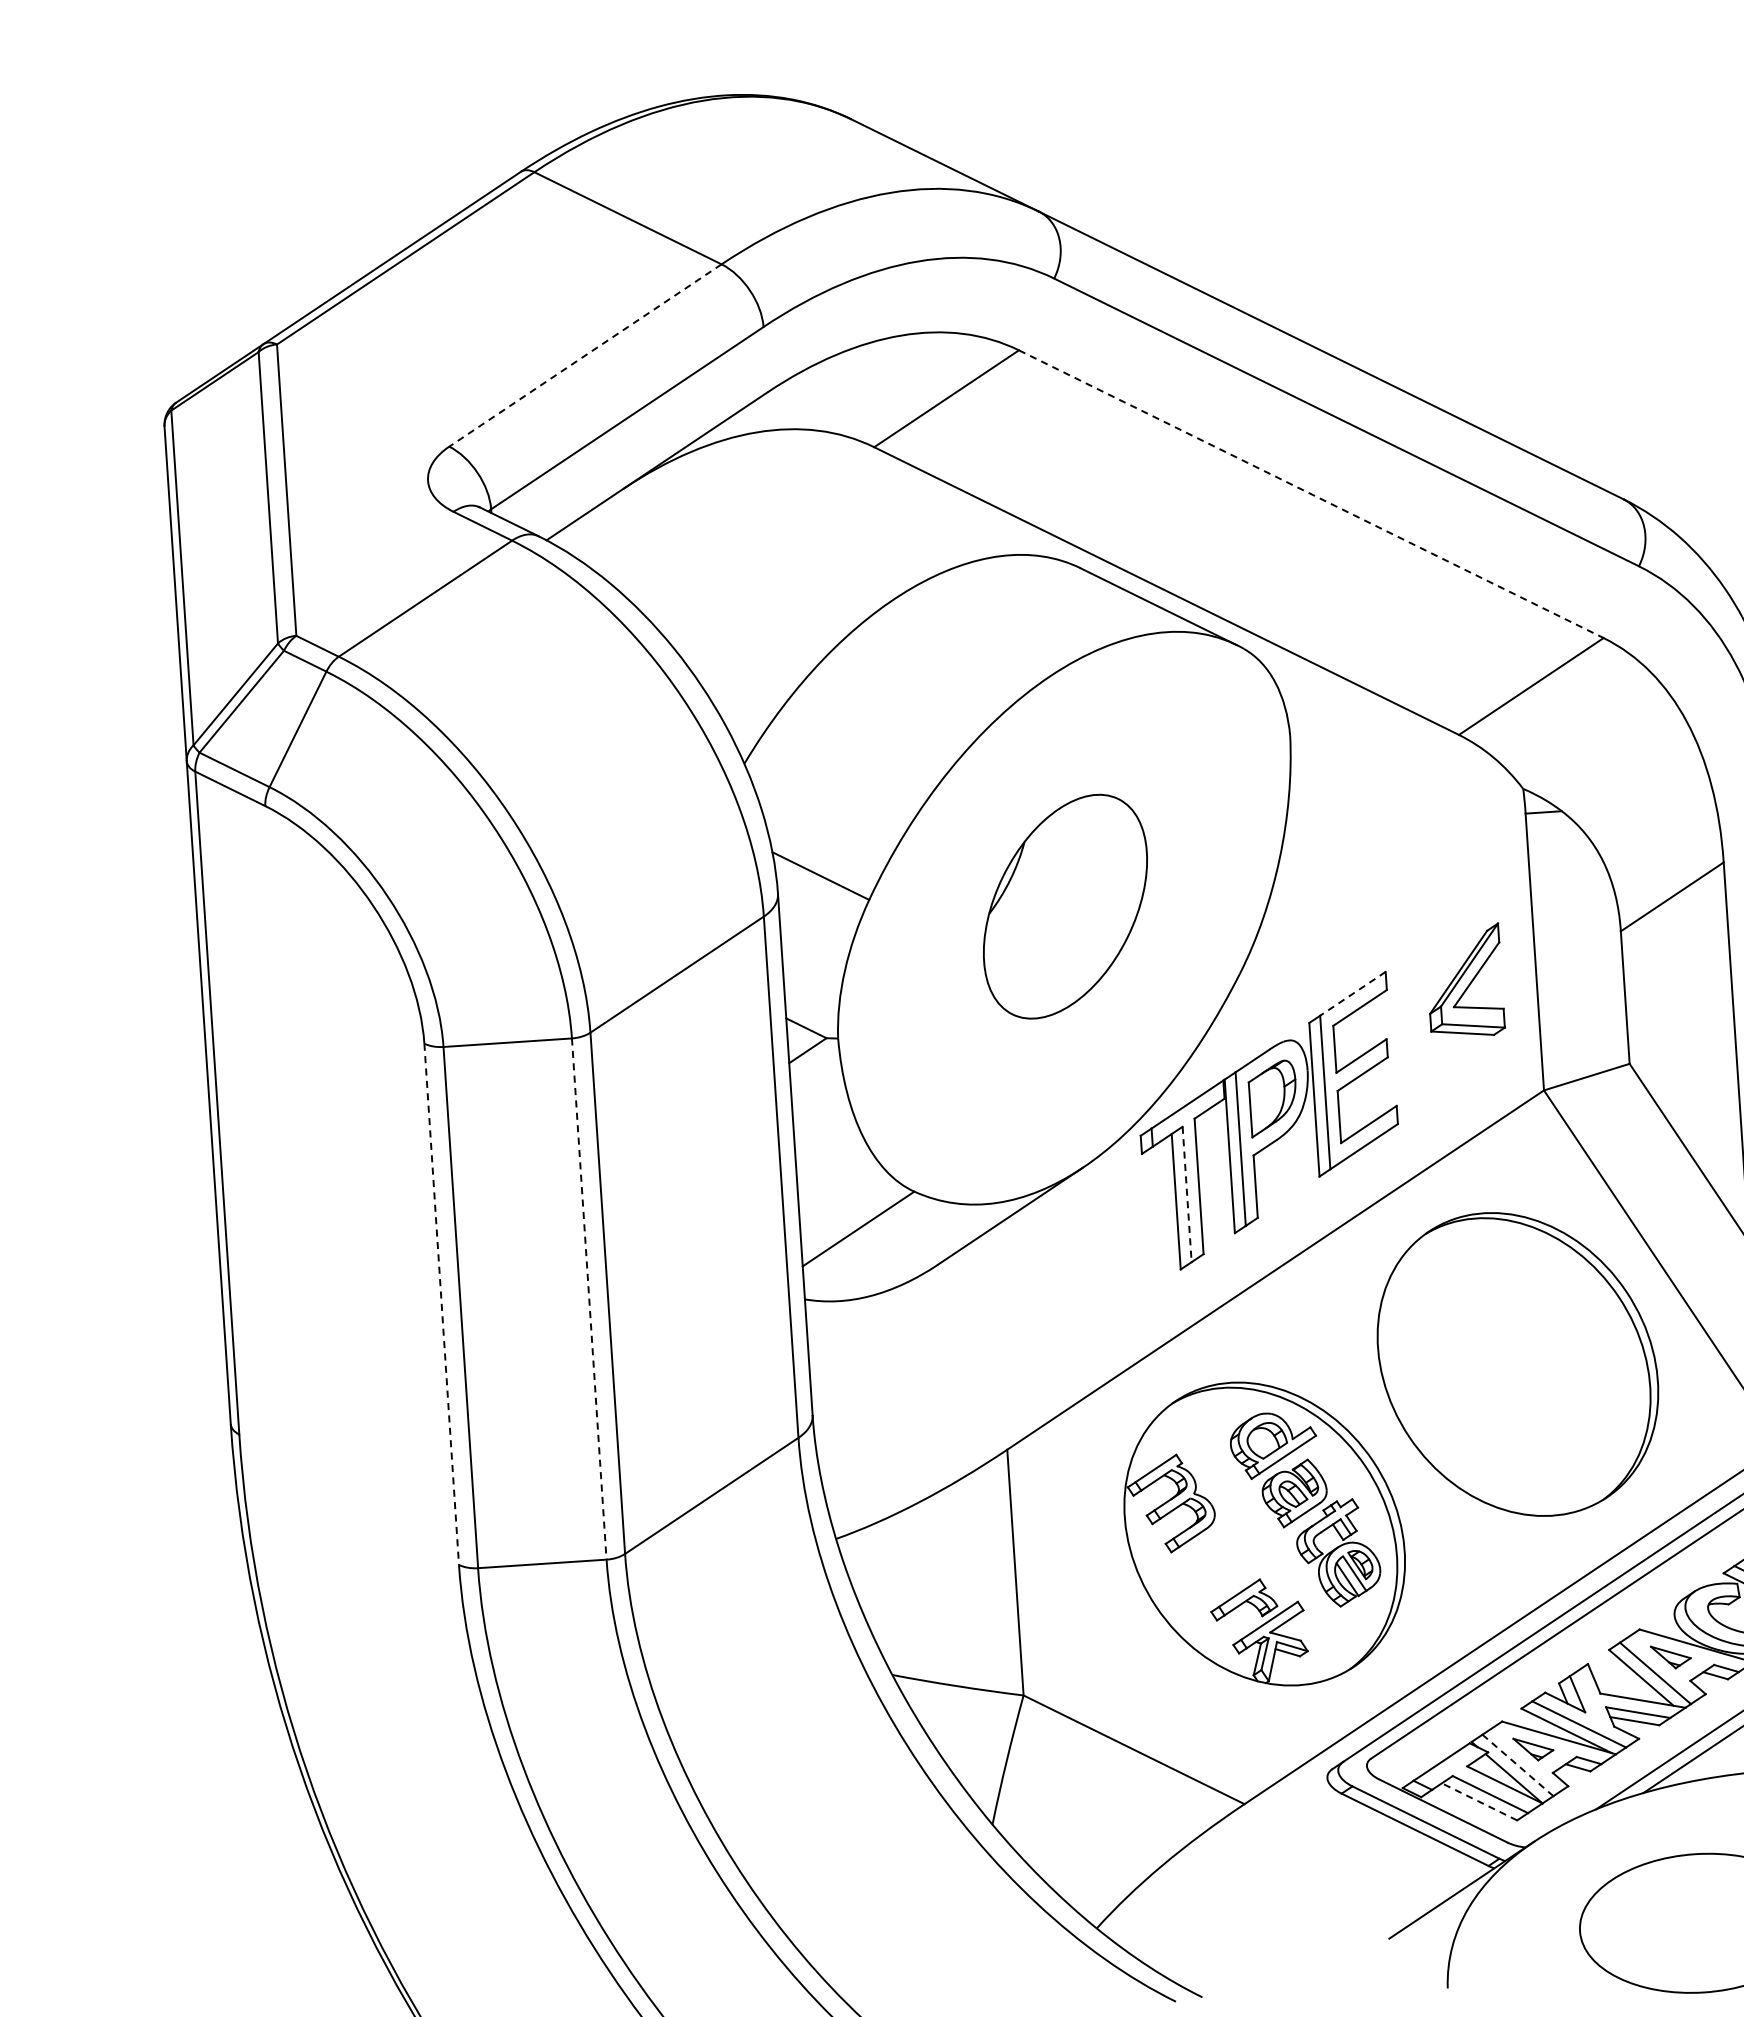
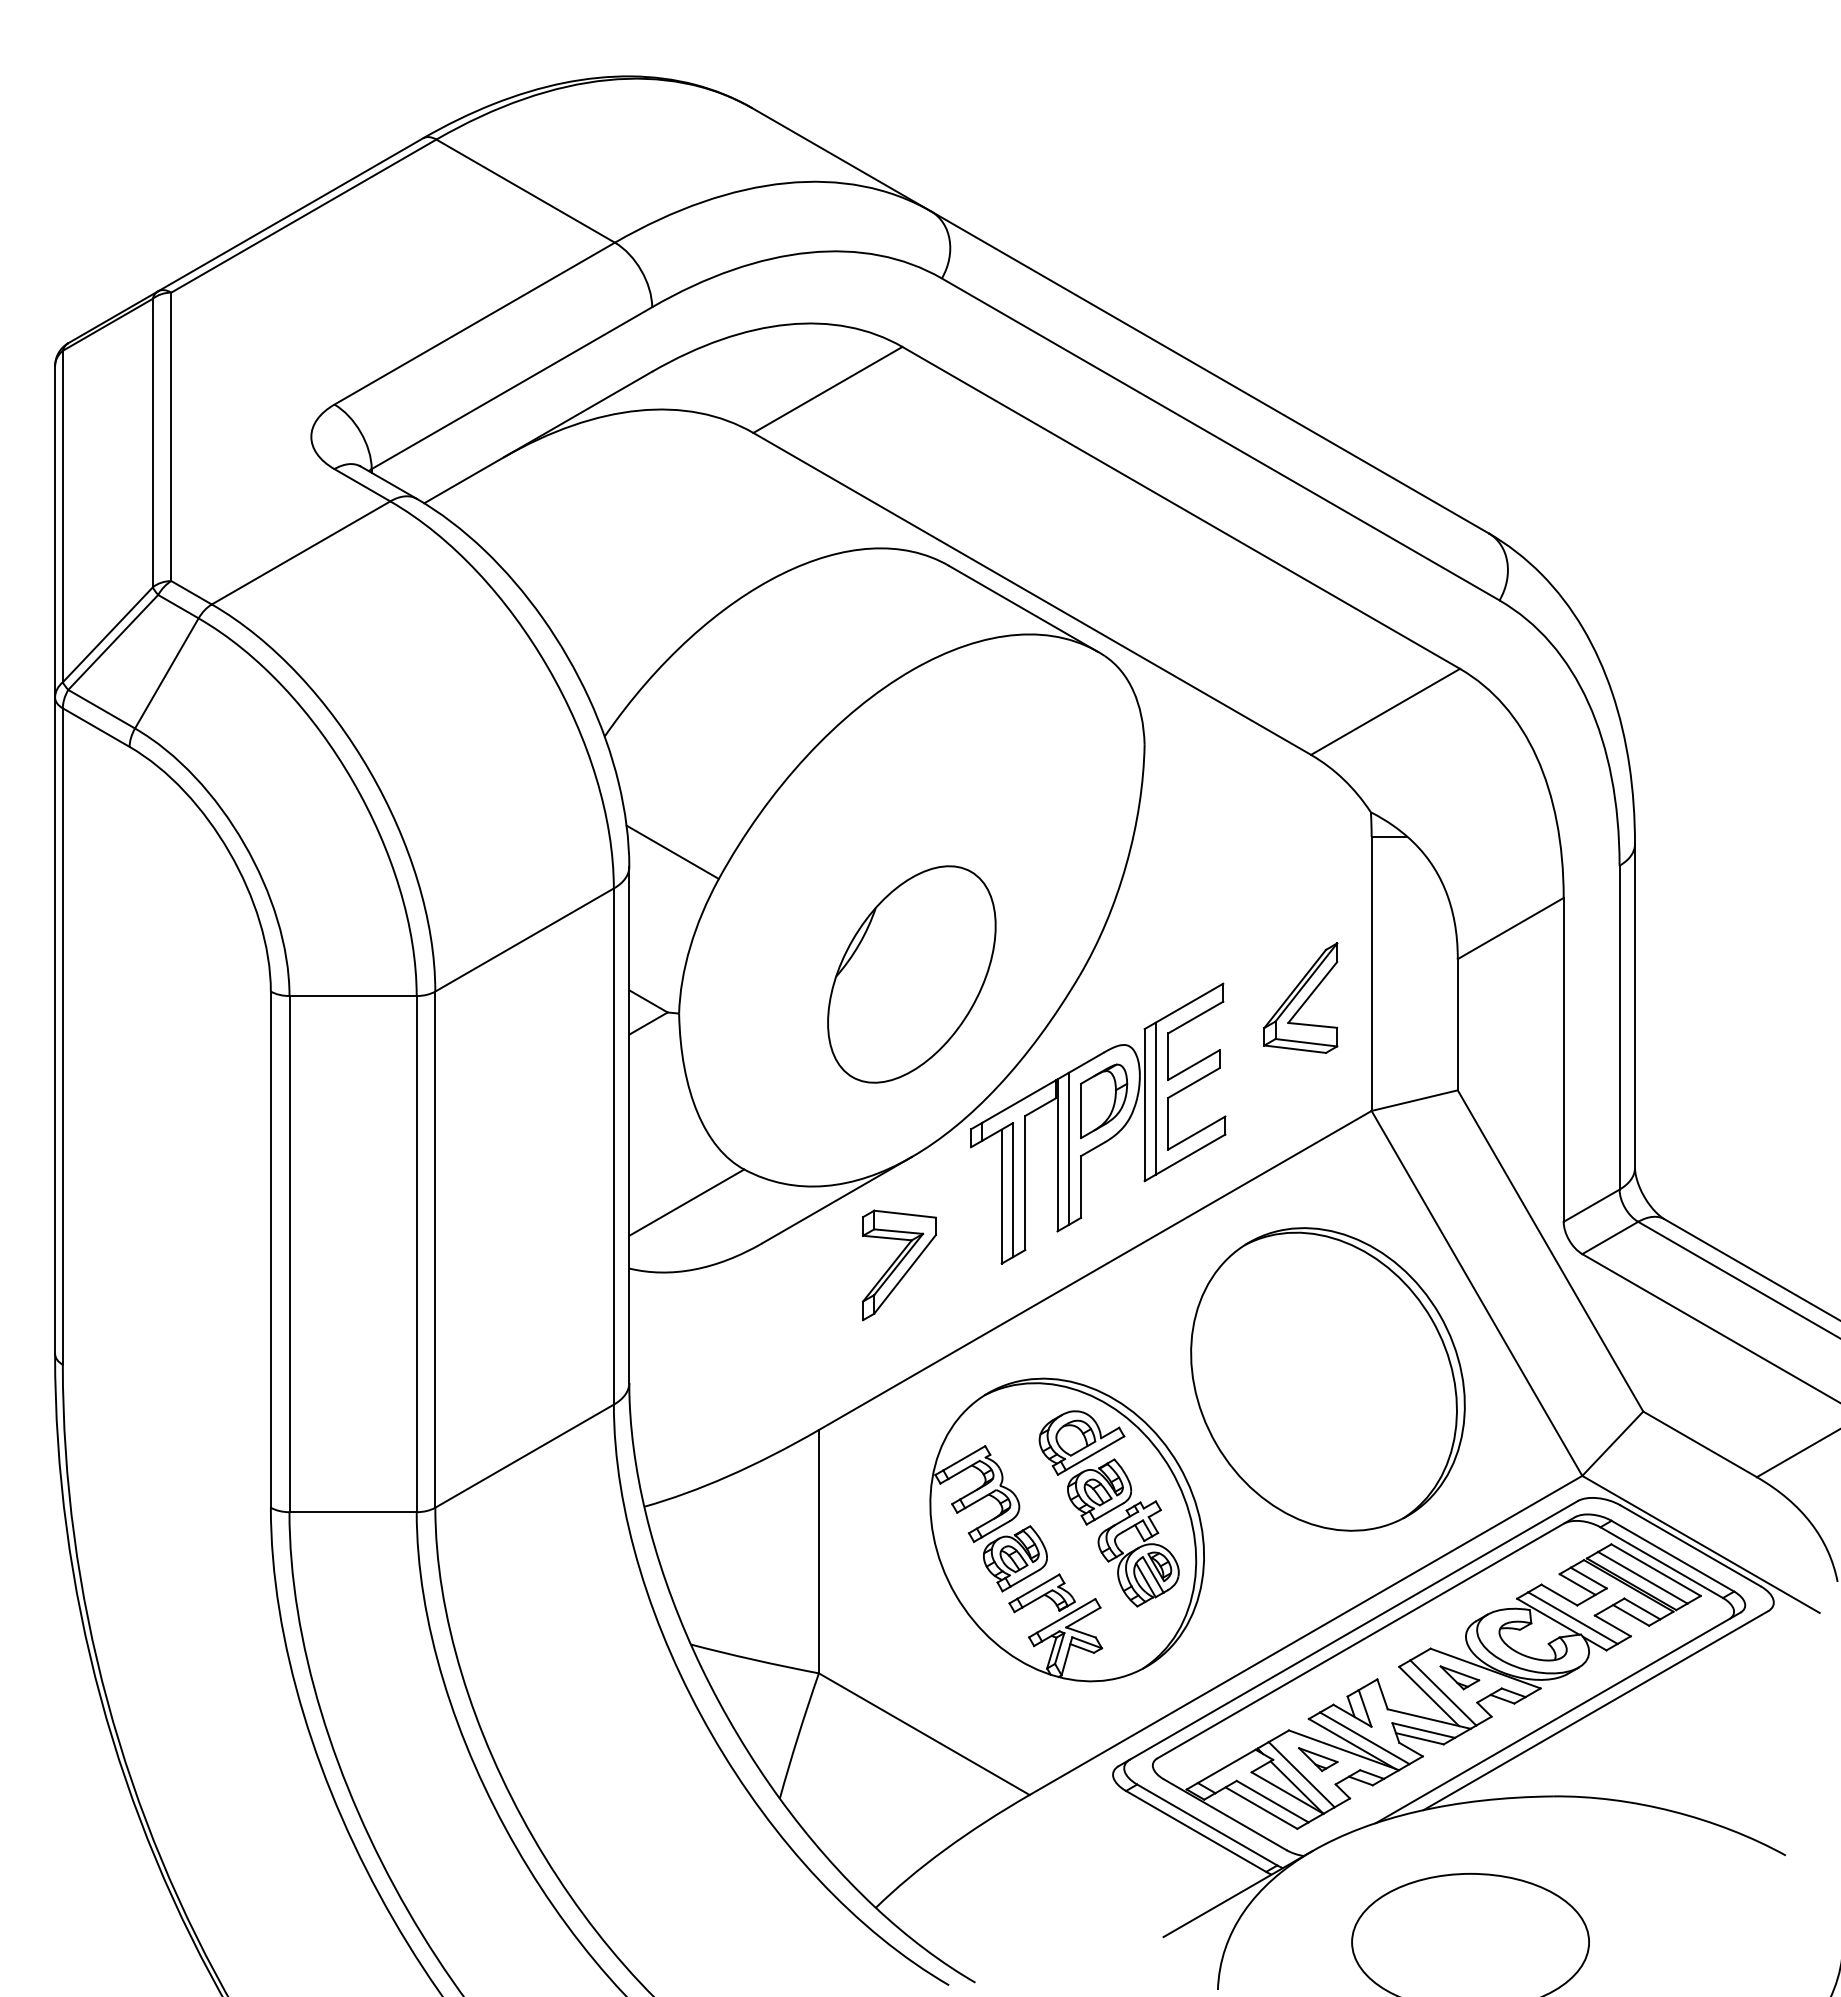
line: (585, 355) -> (474, 323), dashed -> solid
line: (1311, 493) -> (1181, 507), dashed -> solid
part: (1065, 906) -> (911, 974), moved
line: (1352, 994) -> (1189, 1003), dashed -> solid
line: (1186, 1194) -> (1012, 1190), dashed -> solid
part: (1077, 1278) -> (899, 1265), added
line: (589, 1299) -> (416, 1254), dashed -> solid
line: (441, 1305) -> (270, 1250), dashed -> solid
part: (1214, 1566) -> (1015, 1558), added
line: (1518, 1766) -> (1302, 1775), dashed -> solid
line: (1479, 1801) -> (1261, 1807), dashed -> solid

